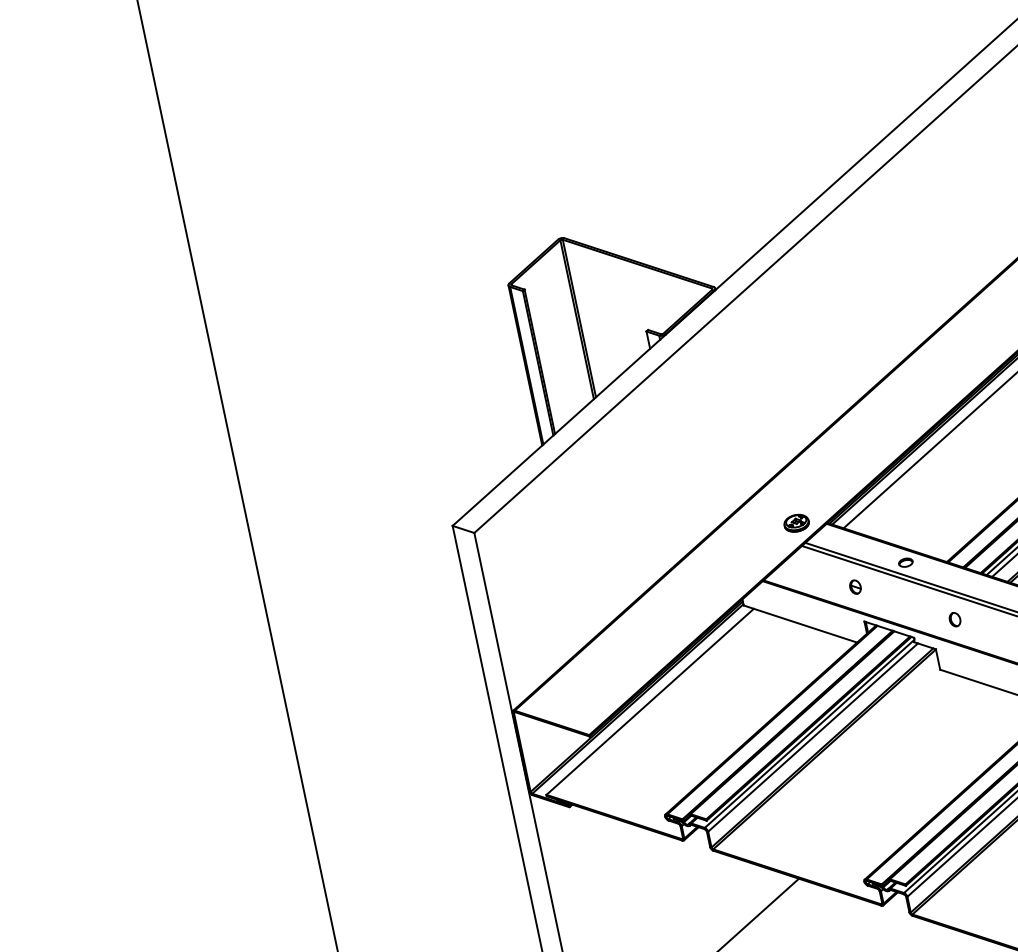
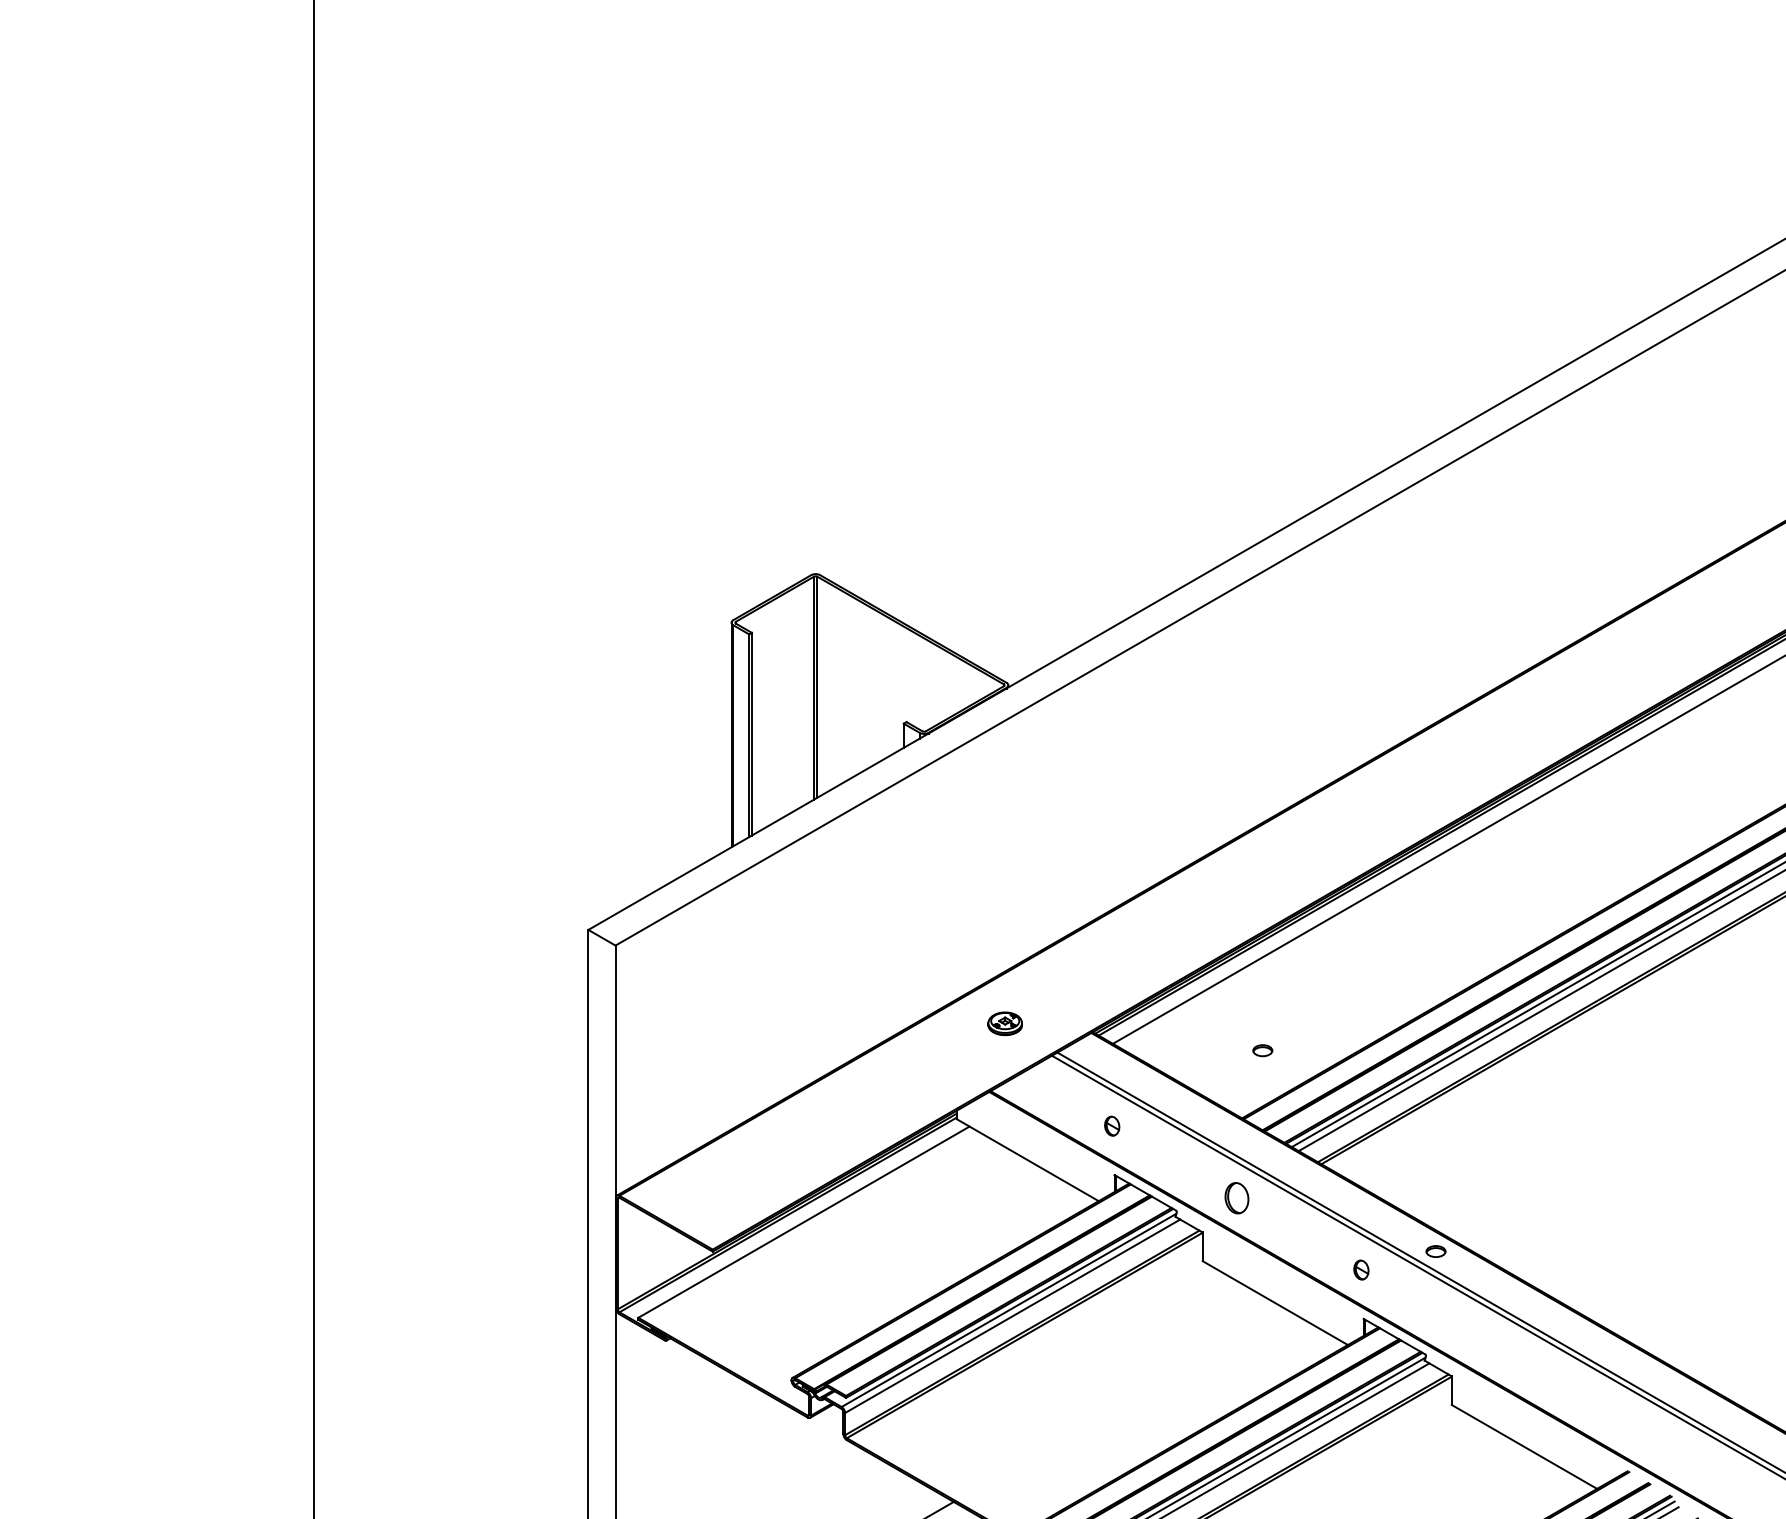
part: (796, 523) -> (1004, 1023), moved
part: (905, 562) -> (1262, 1050), moved
part: (954, 619) -> (1236, 1197), size x1.6

